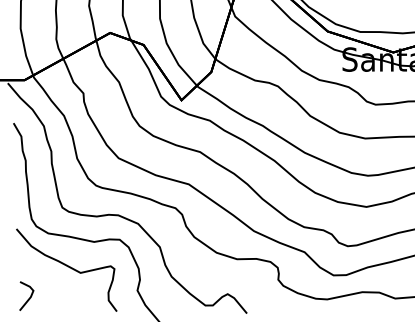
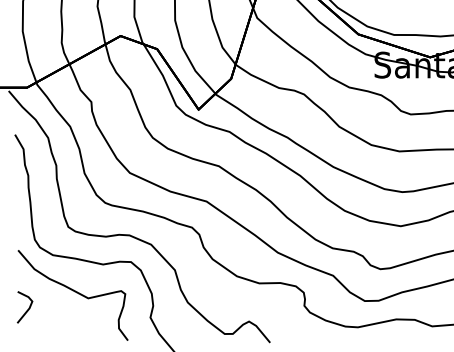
line: (29, 297) -> (28, 308), moved

